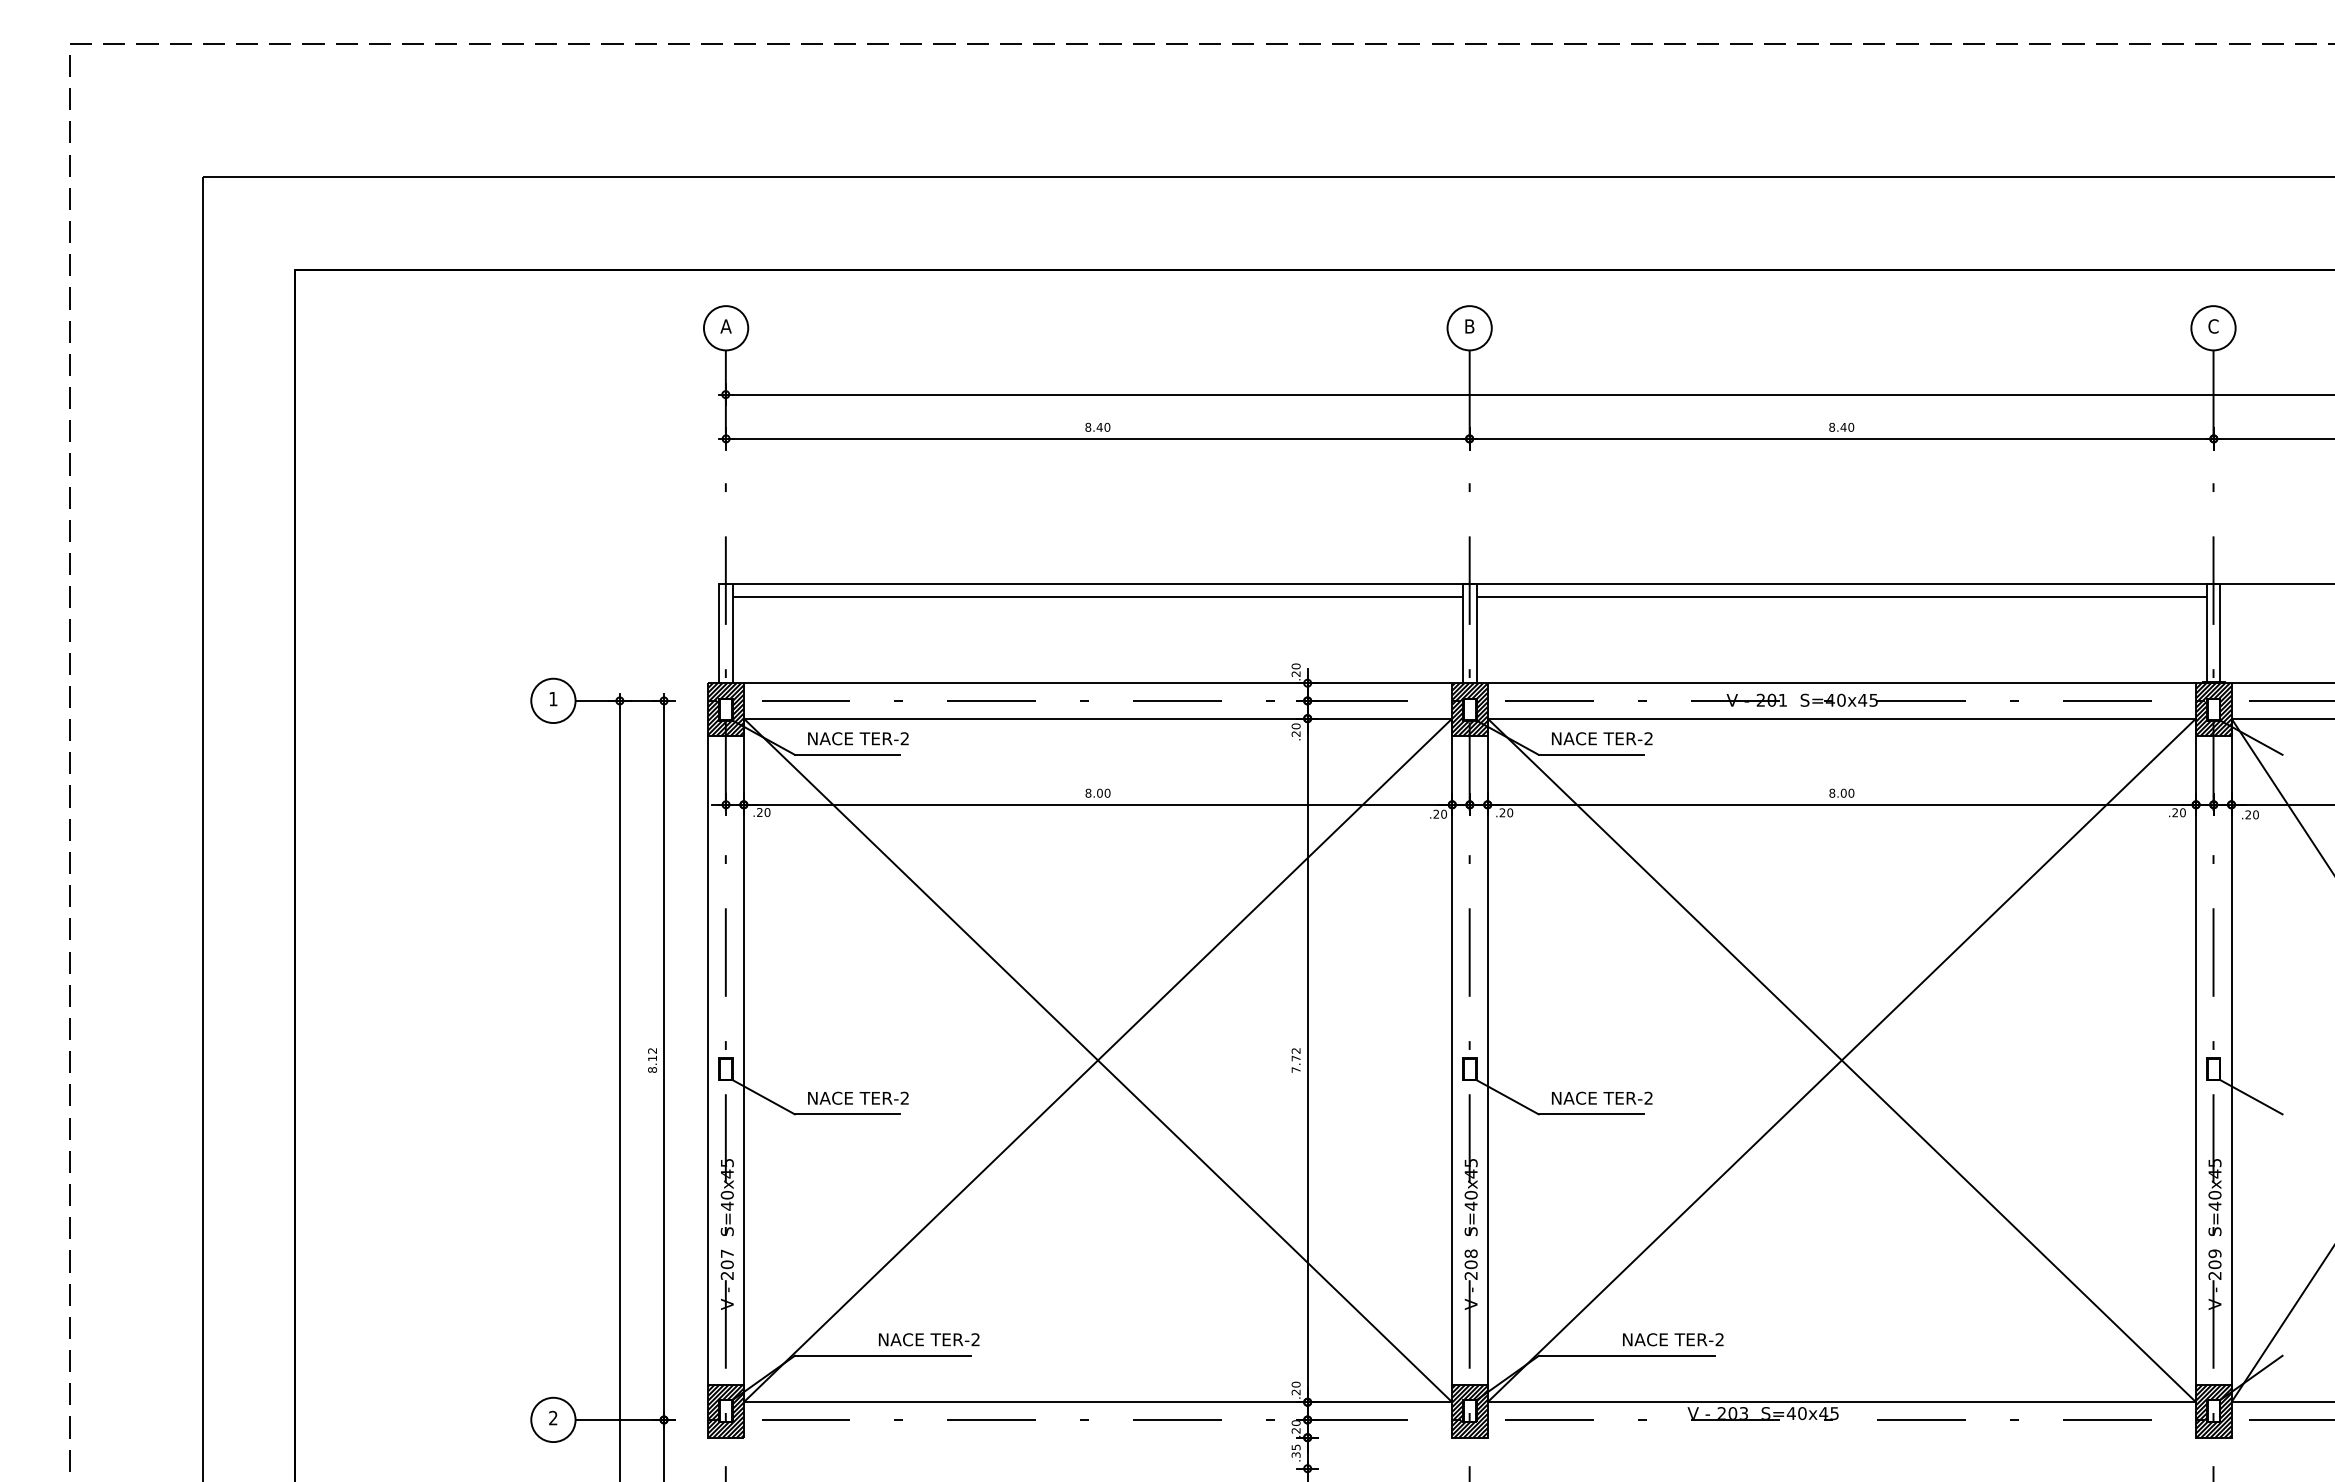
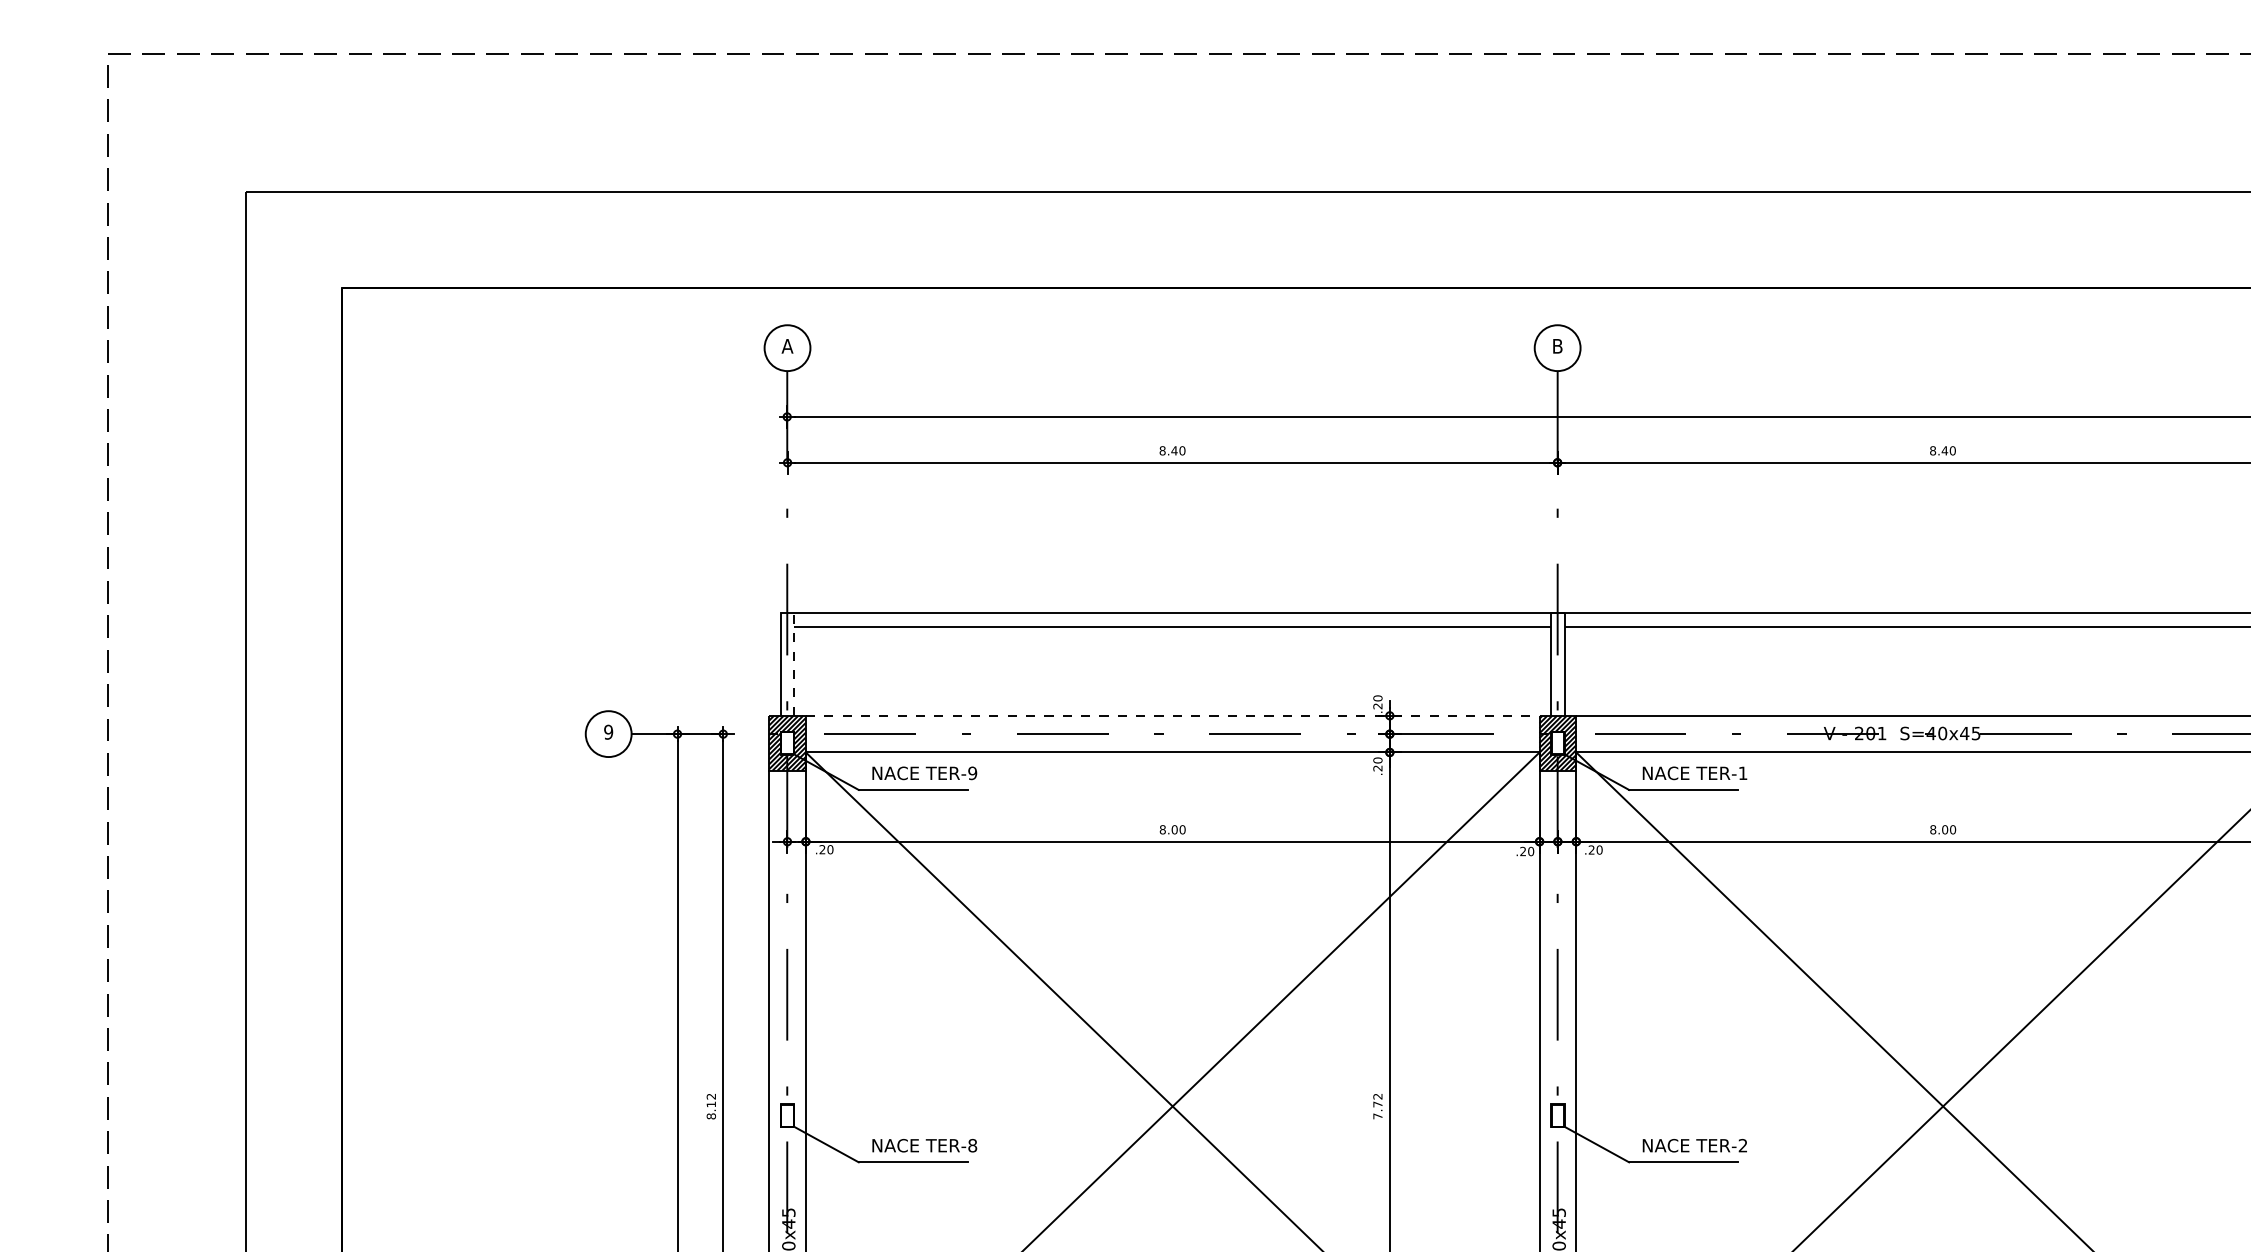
line: (732, 633) -> (794, 664), solid -> dashed
line: (1098, 683) -> (1173, 716), solid -> dashed
text: (553, 698) -> (608, 731), 1 -> 9
text: (904, 738) -> (972, 773), TER-2 -> TER-9
text: (1648, 738) -> (1742, 773), TER-2 -> TER-1
text: (904, 1097) -> (972, 1144), TER-2 -> TER-8

